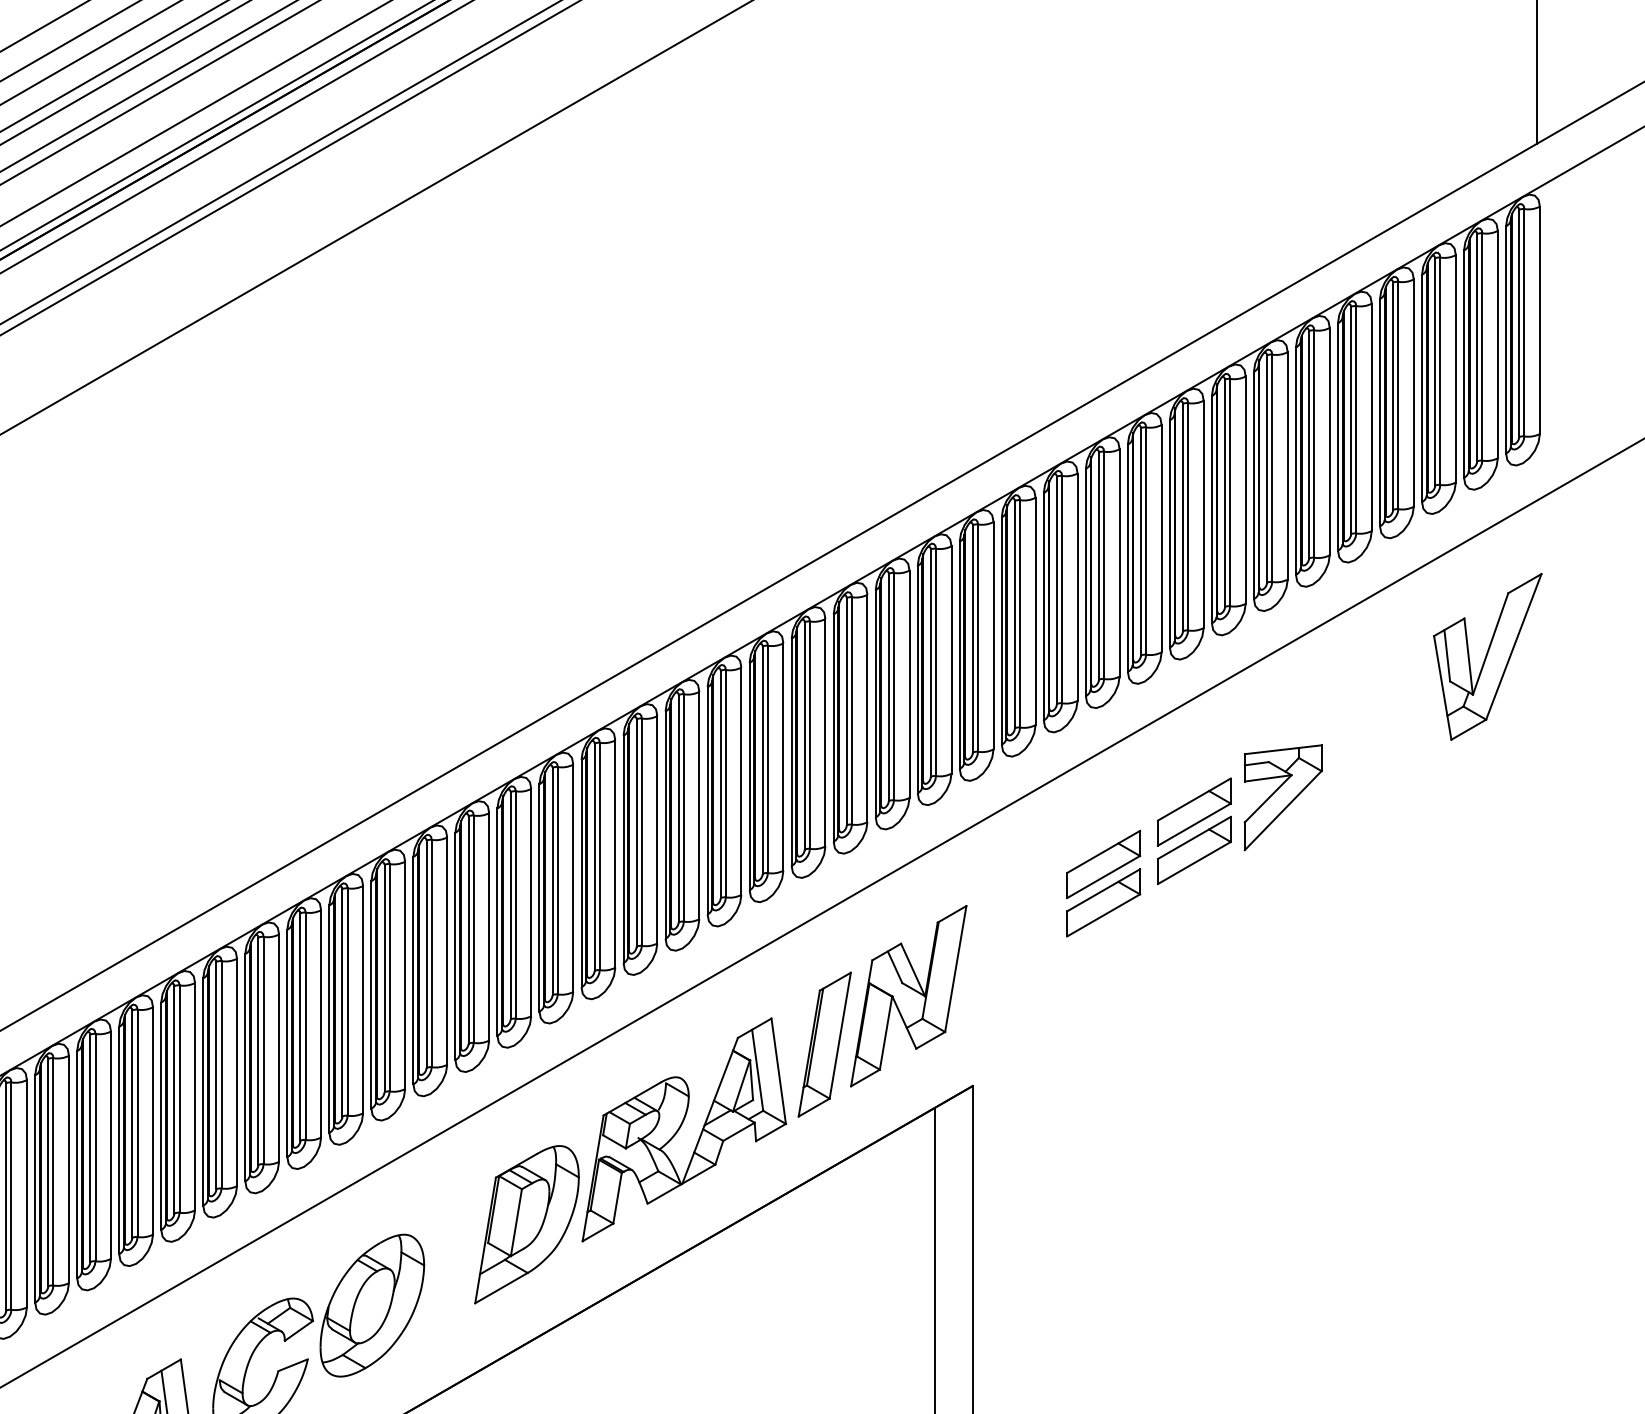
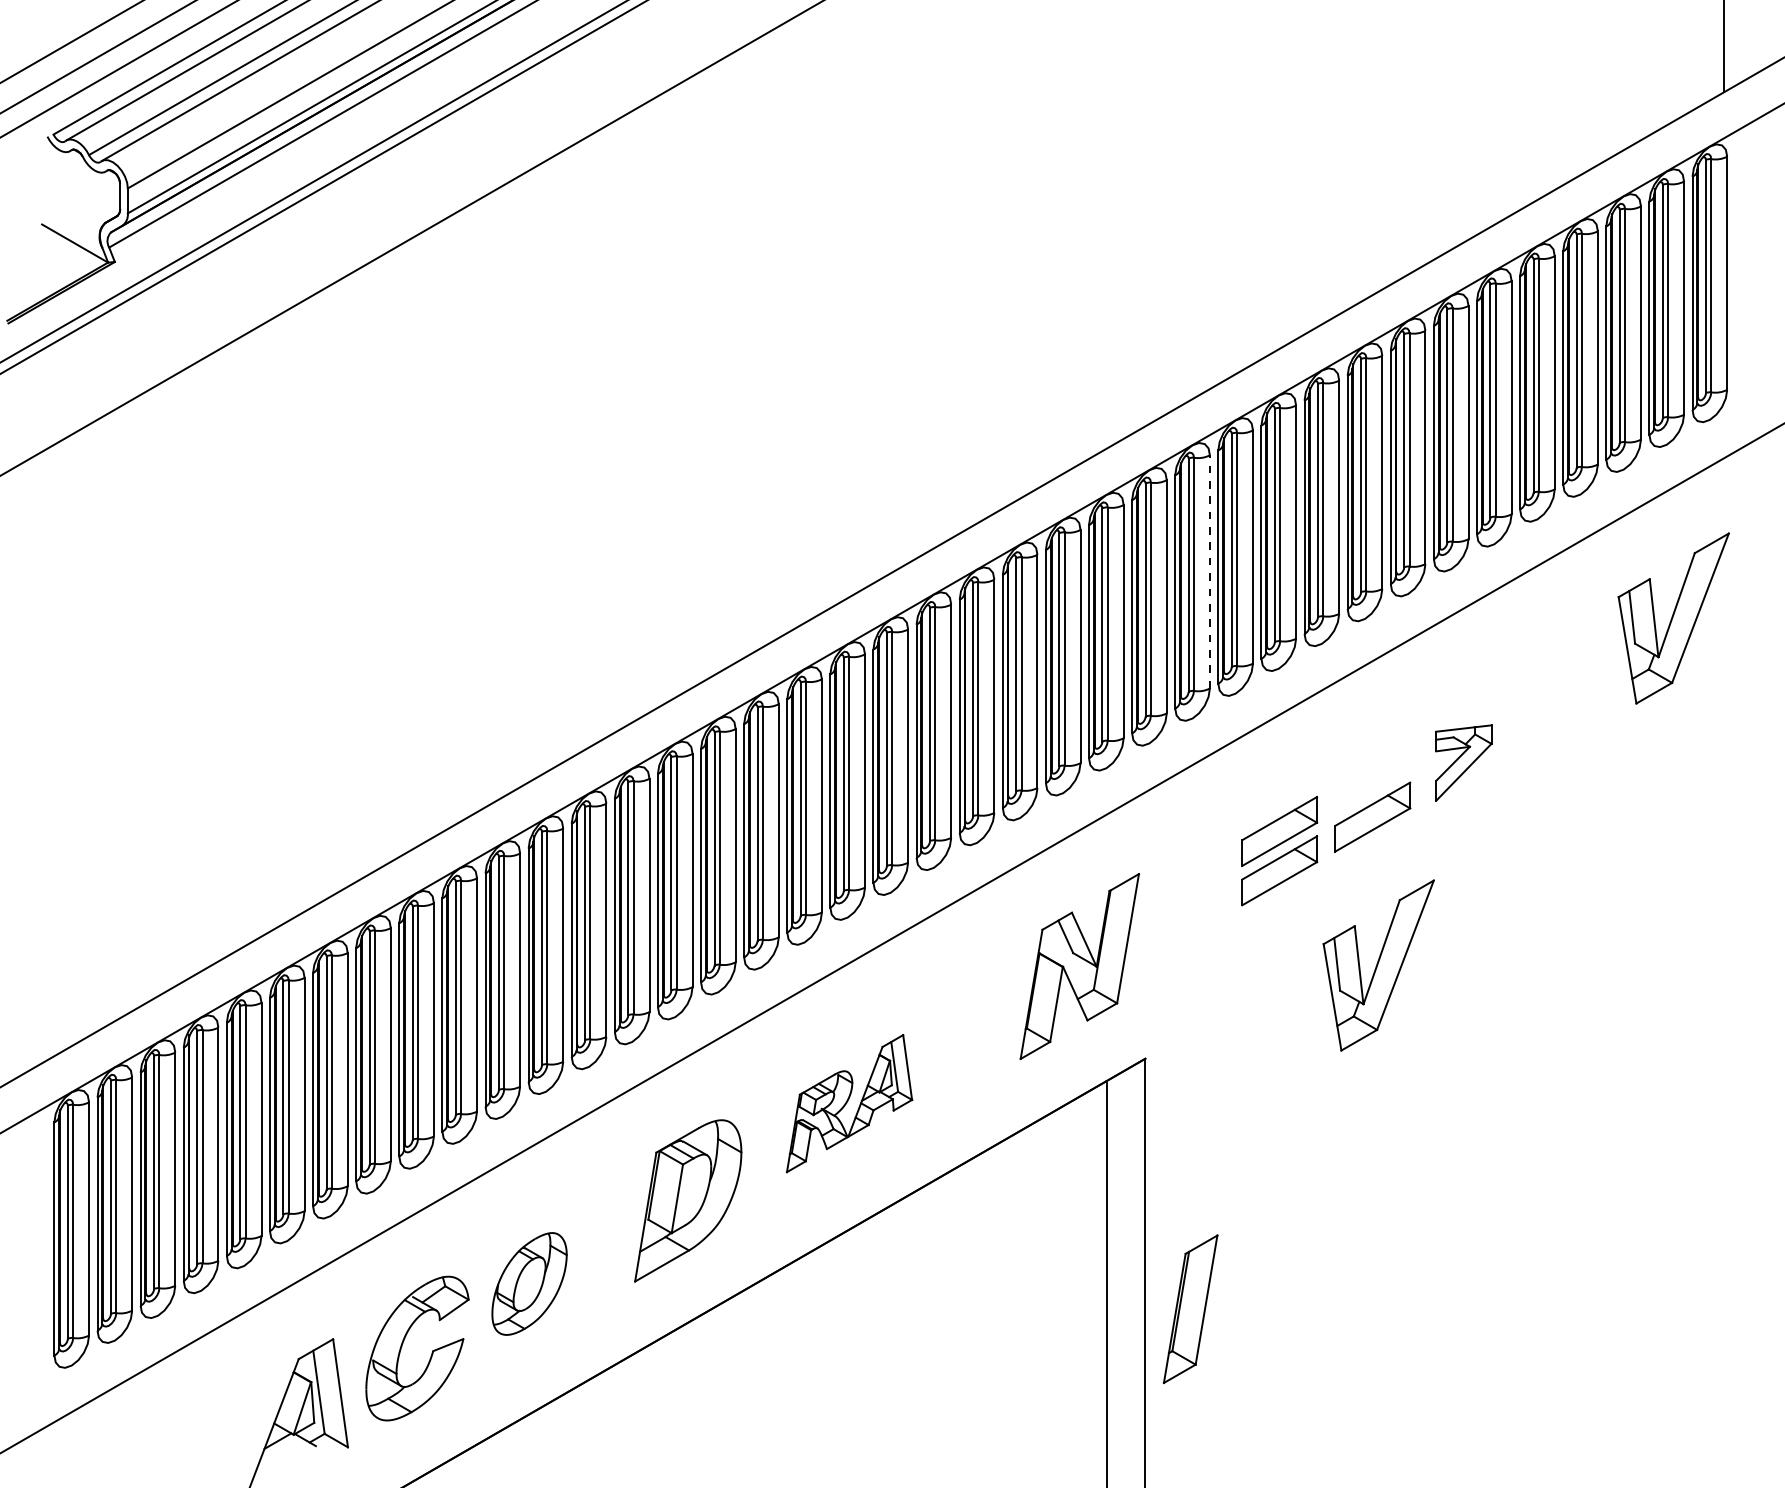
line: (1035, 611) -> (1209, 571), solid -> dashed
part: (1282, 797) -> (1463, 762), size x0.7
part: (1194, 811) -> (1372, 777), removed
part: (1199, 995) -> (1378, 965), added
part: (824, 1043) -> (1190, 1308), moved
part: (684, 1129) -> (849, 1103), size x0.6
part: (372, 1305) -> (529, 1283), size x0.7

